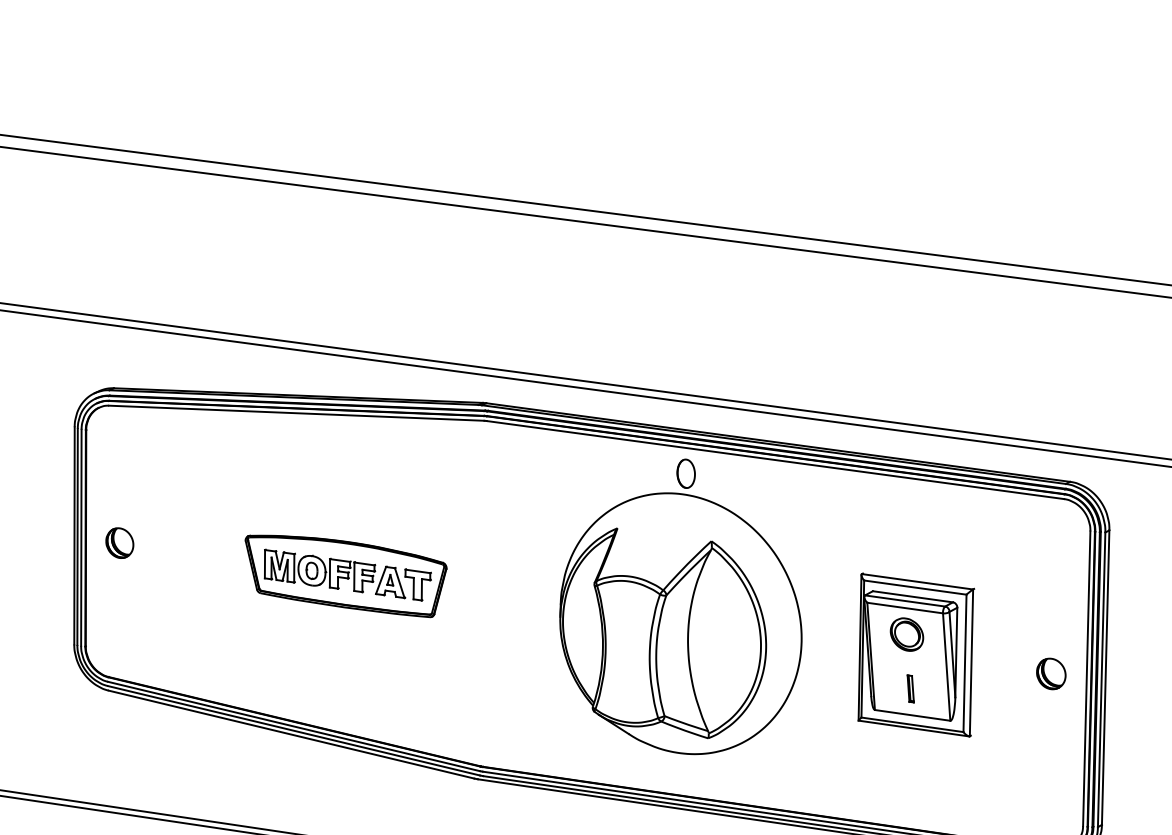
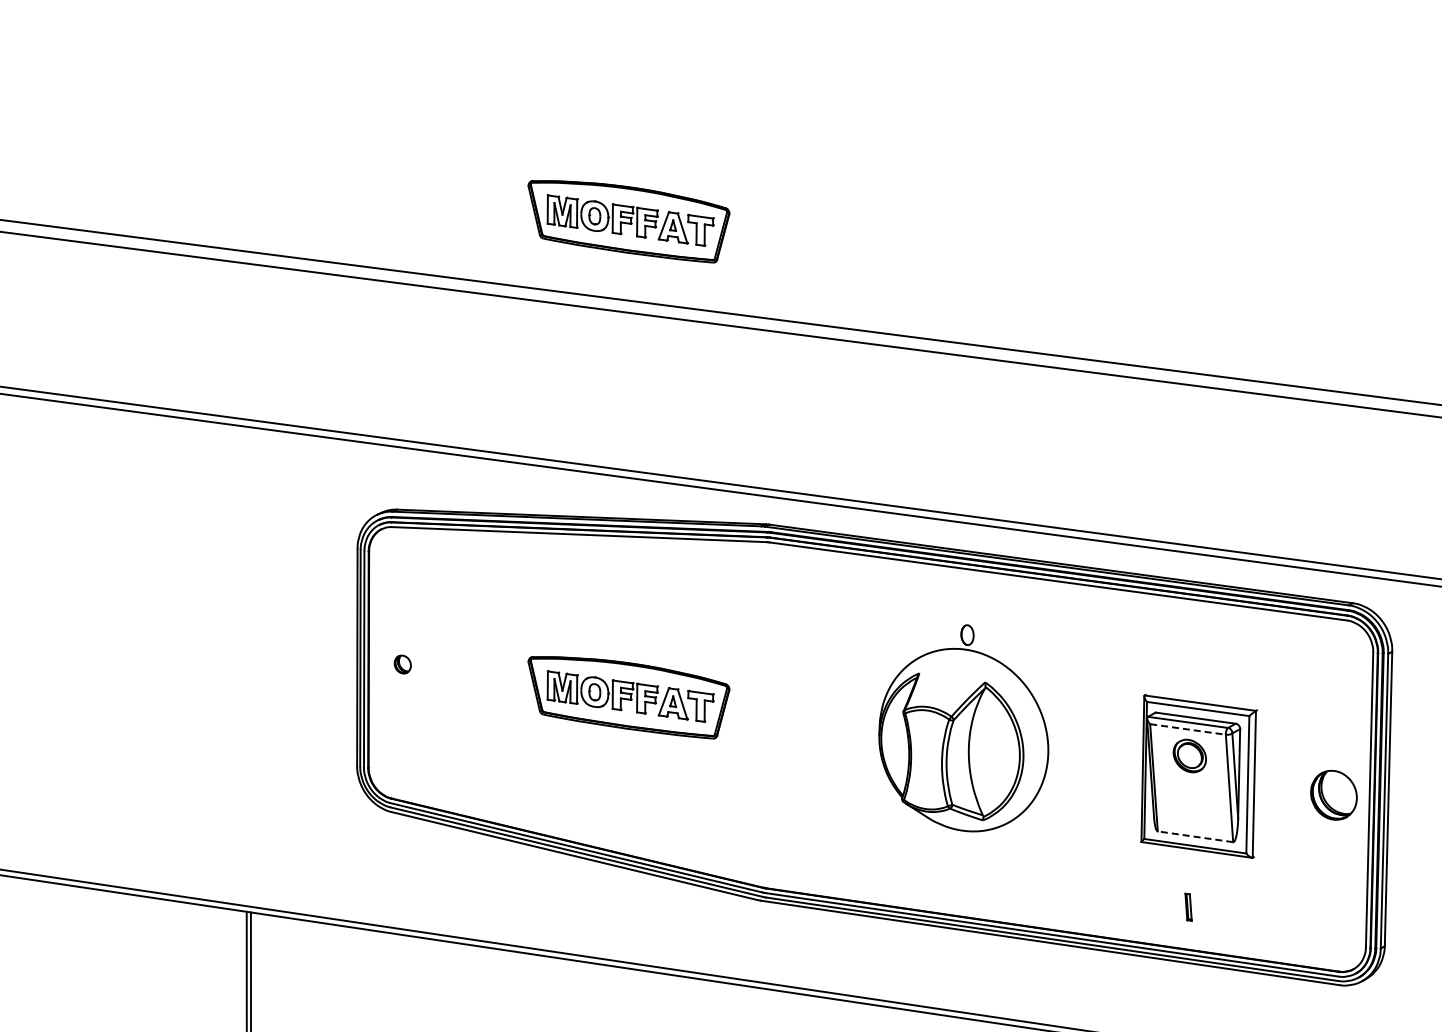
part: (345, 100) -> (628, 221), added
part: (119, 543) -> (402, 664), size x0.6
part: (680, 607) -> (963, 728), size x0.7
line: (905, 608) -> (1188, 729), solid -> dashed
part: (1051, 674) -> (1334, 795), size x1.6
part: (910, 688) -> (1188, 906), moved
line: (911, 715) -> (1194, 836), solid -> dashed

